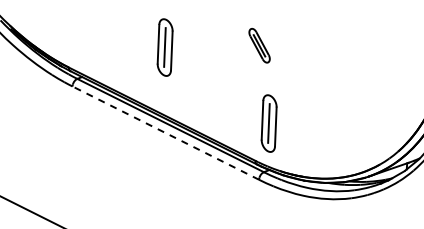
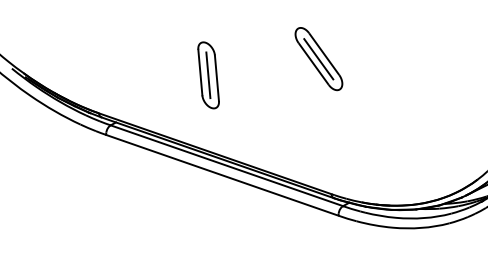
part: (259, 45) -> (318, 58), size x1.67
part: (268, 123) -> (341, 148), removed
line: (165, 132) -> (221, 174), dashed -> solid

